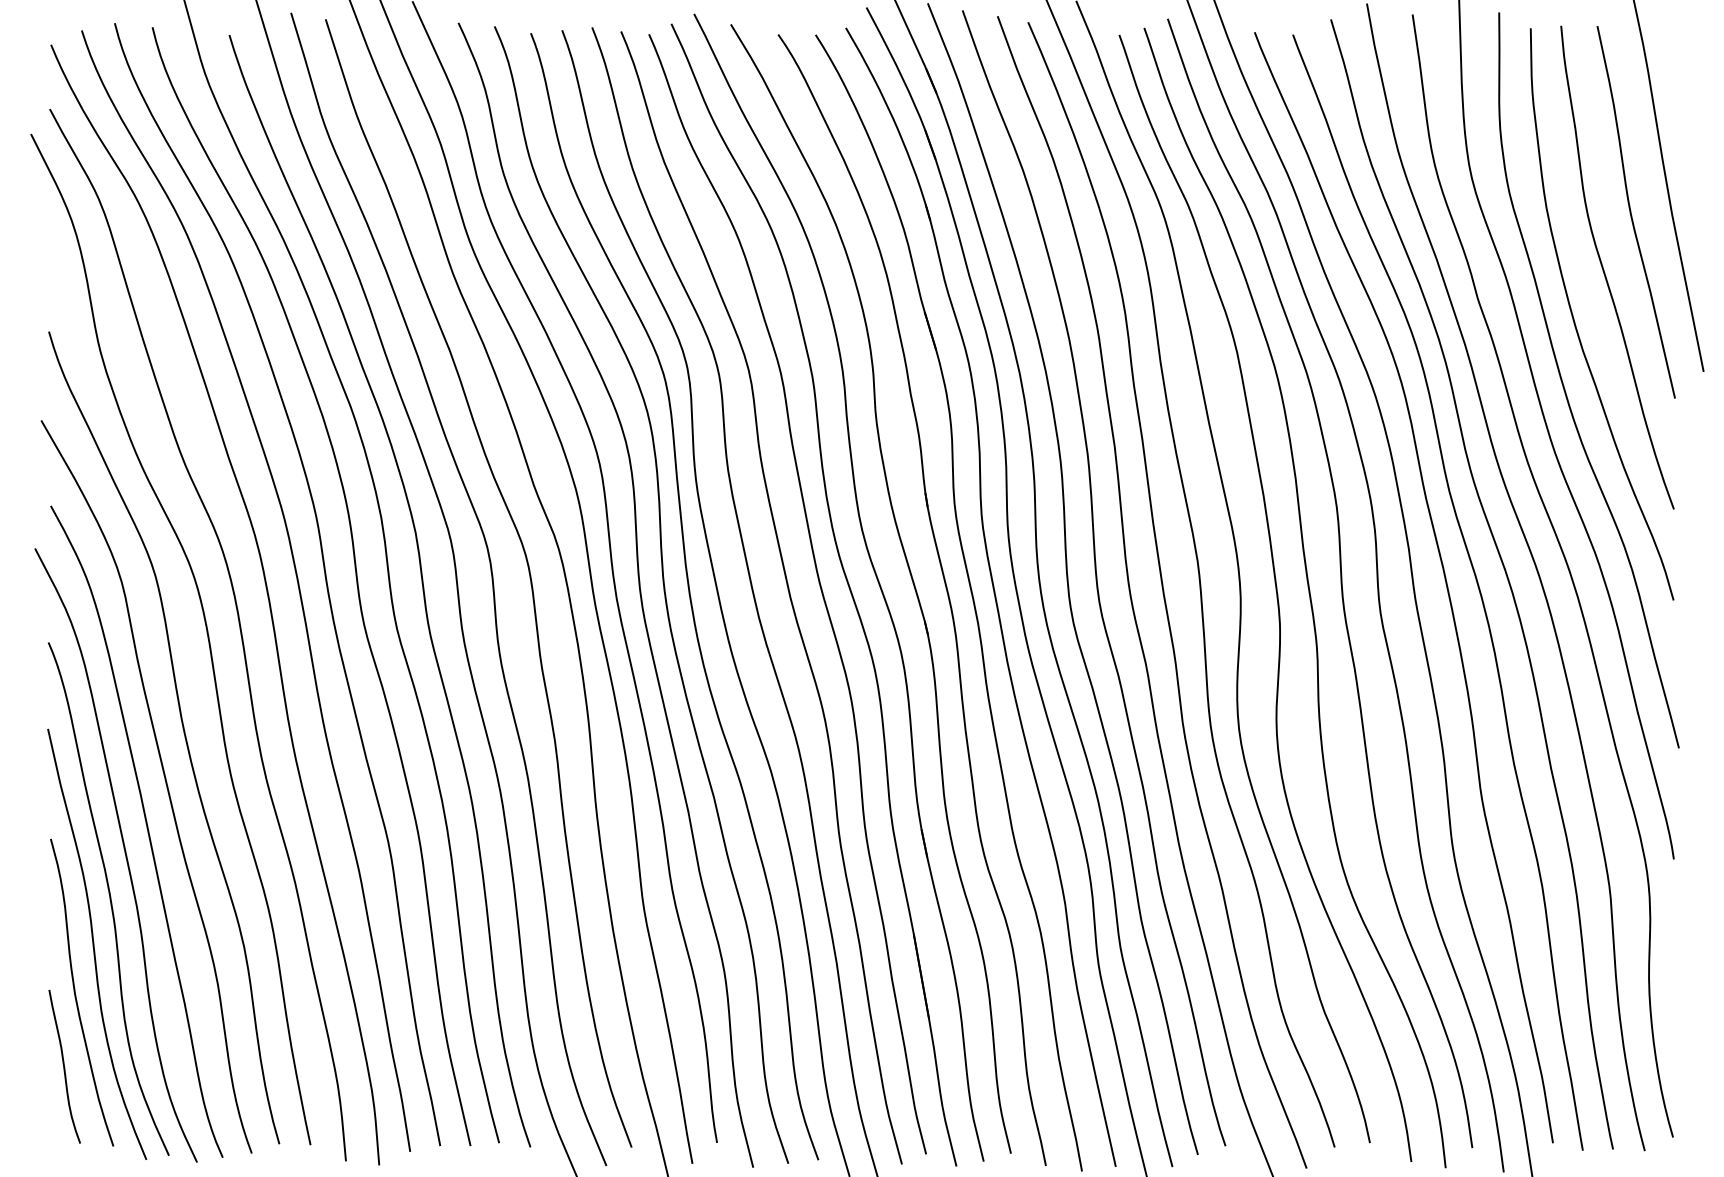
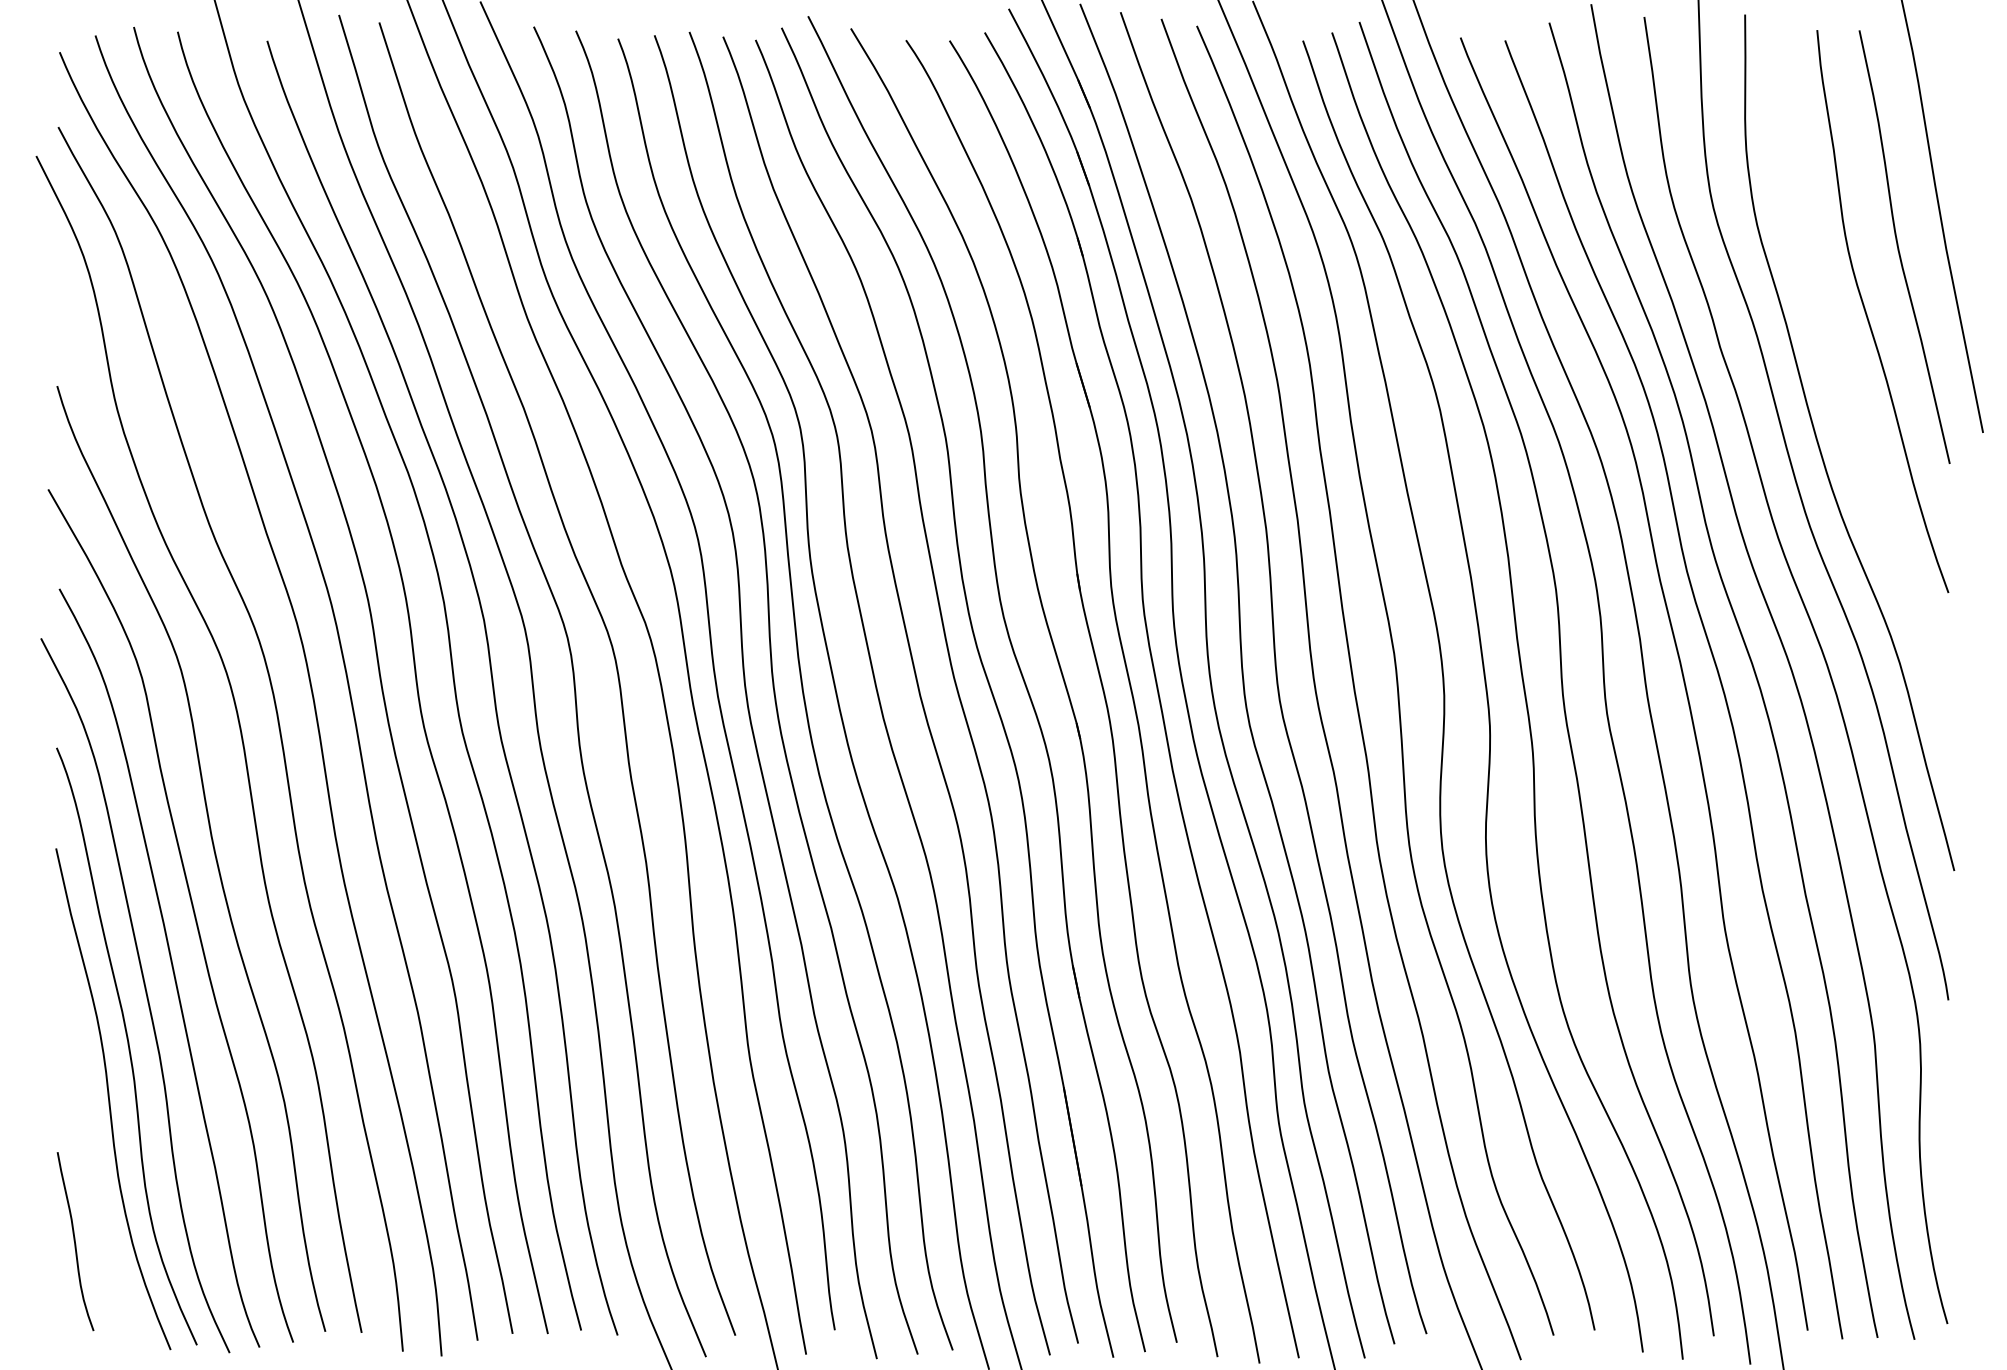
curve: (1575, 321) -> (1833, 374), removed
curve: (75, 992) -> (88, 1155), removed

